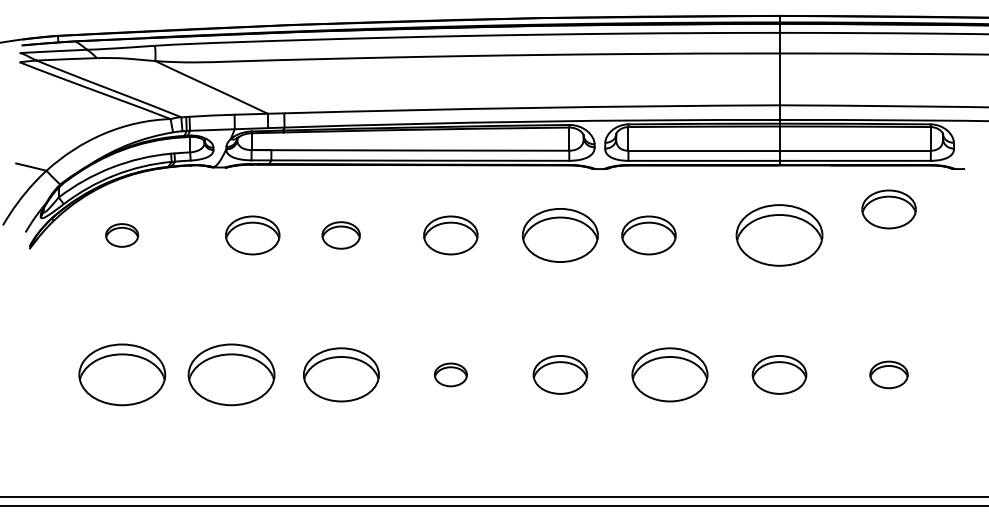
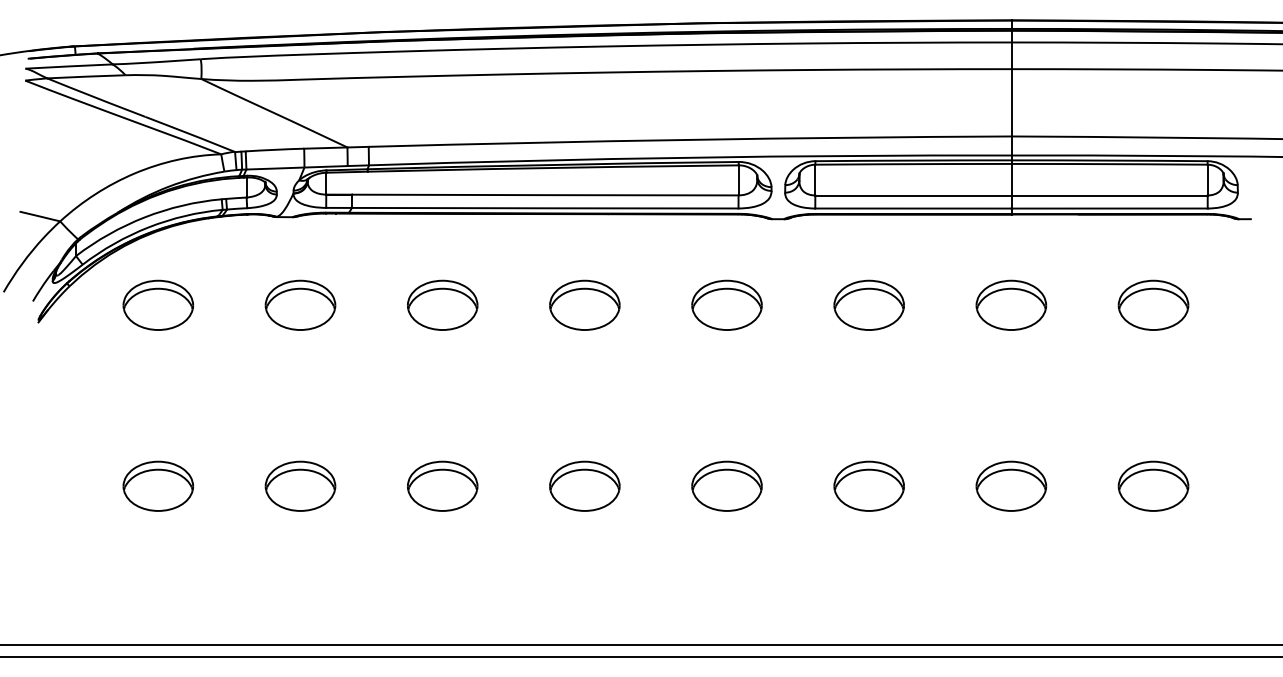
part: (888, 209) -> (1152, 305), moved
part: (121, 235) -> (157, 305), size x1.67
part: (252, 235) -> (300, 305), moved
part: (340, 235) -> (441, 305), size x1.43
part: (560, 235) -> (727, 305), size x0.71
part: (648, 235) -> (868, 305), moved
part: (779, 235) -> (1011, 305), size x0.62
part: (121, 374) -> (157, 485), size x0.62
part: (231, 374) -> (300, 485), size x0.62
part: (340, 374) -> (441, 485), size x0.71
part: (450, 374) -> (584, 485), size x1.67
part: (669, 374) -> (868, 485), size x0.71
part: (888, 374) -> (1152, 485), size x1.43

